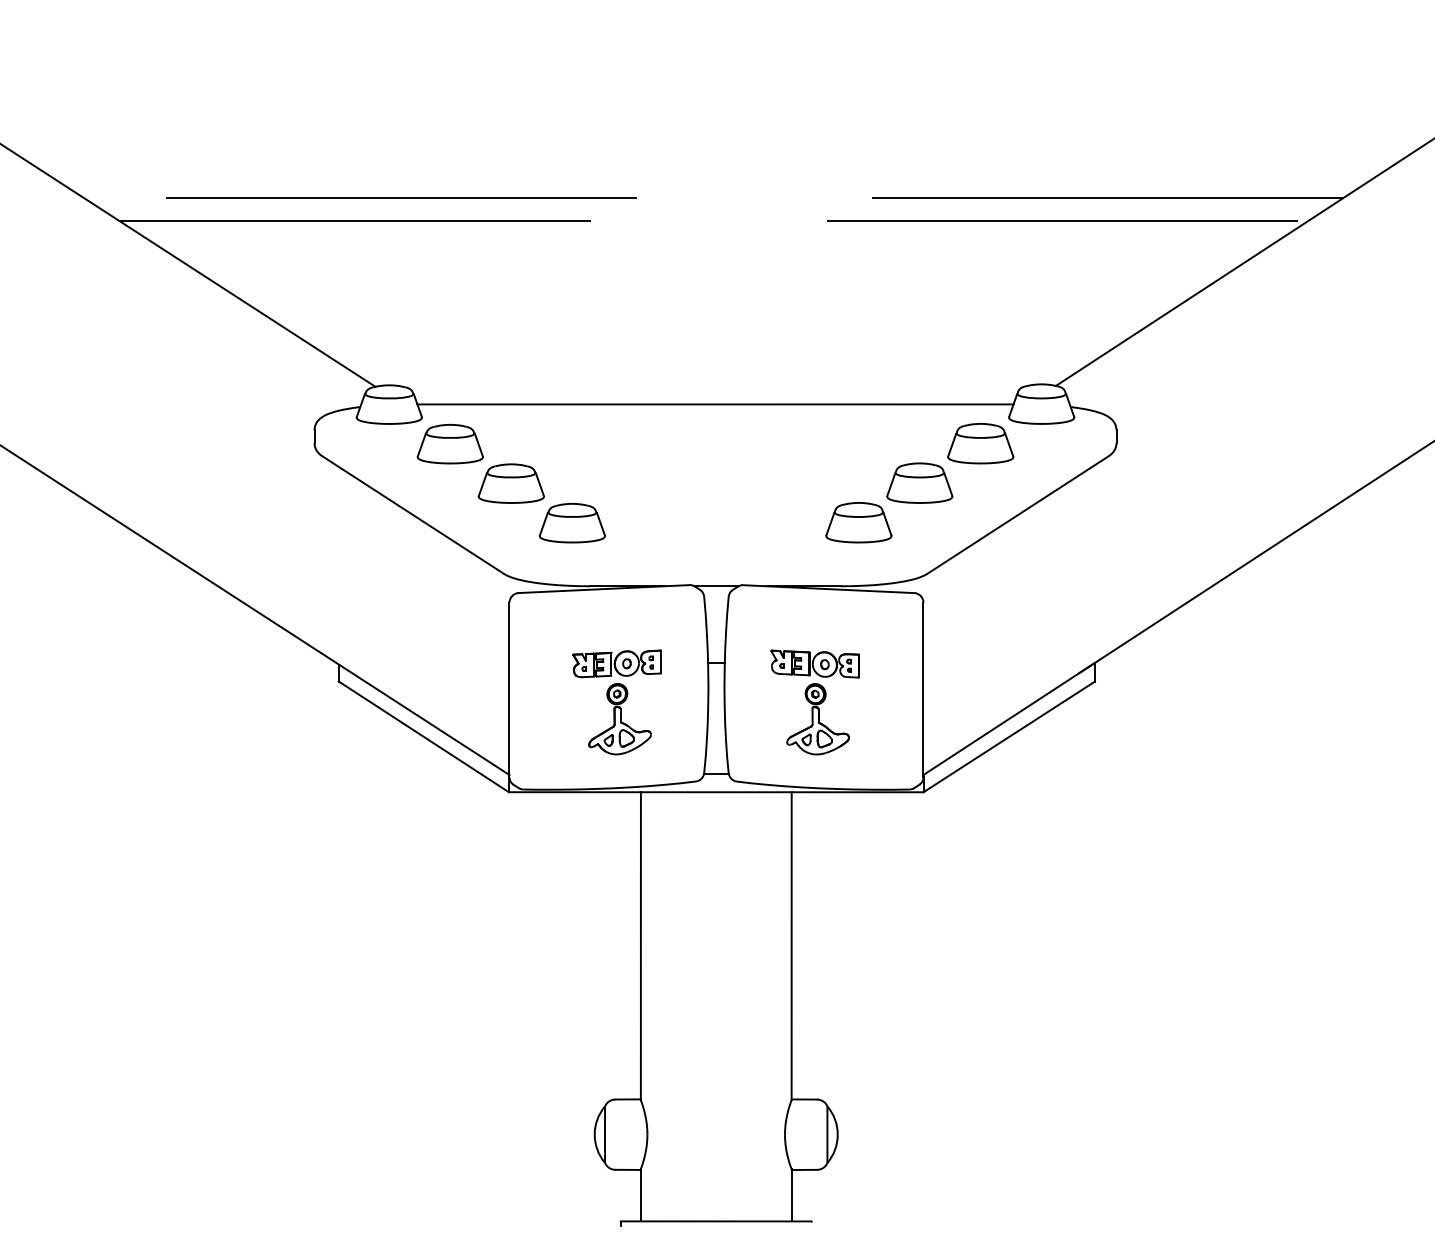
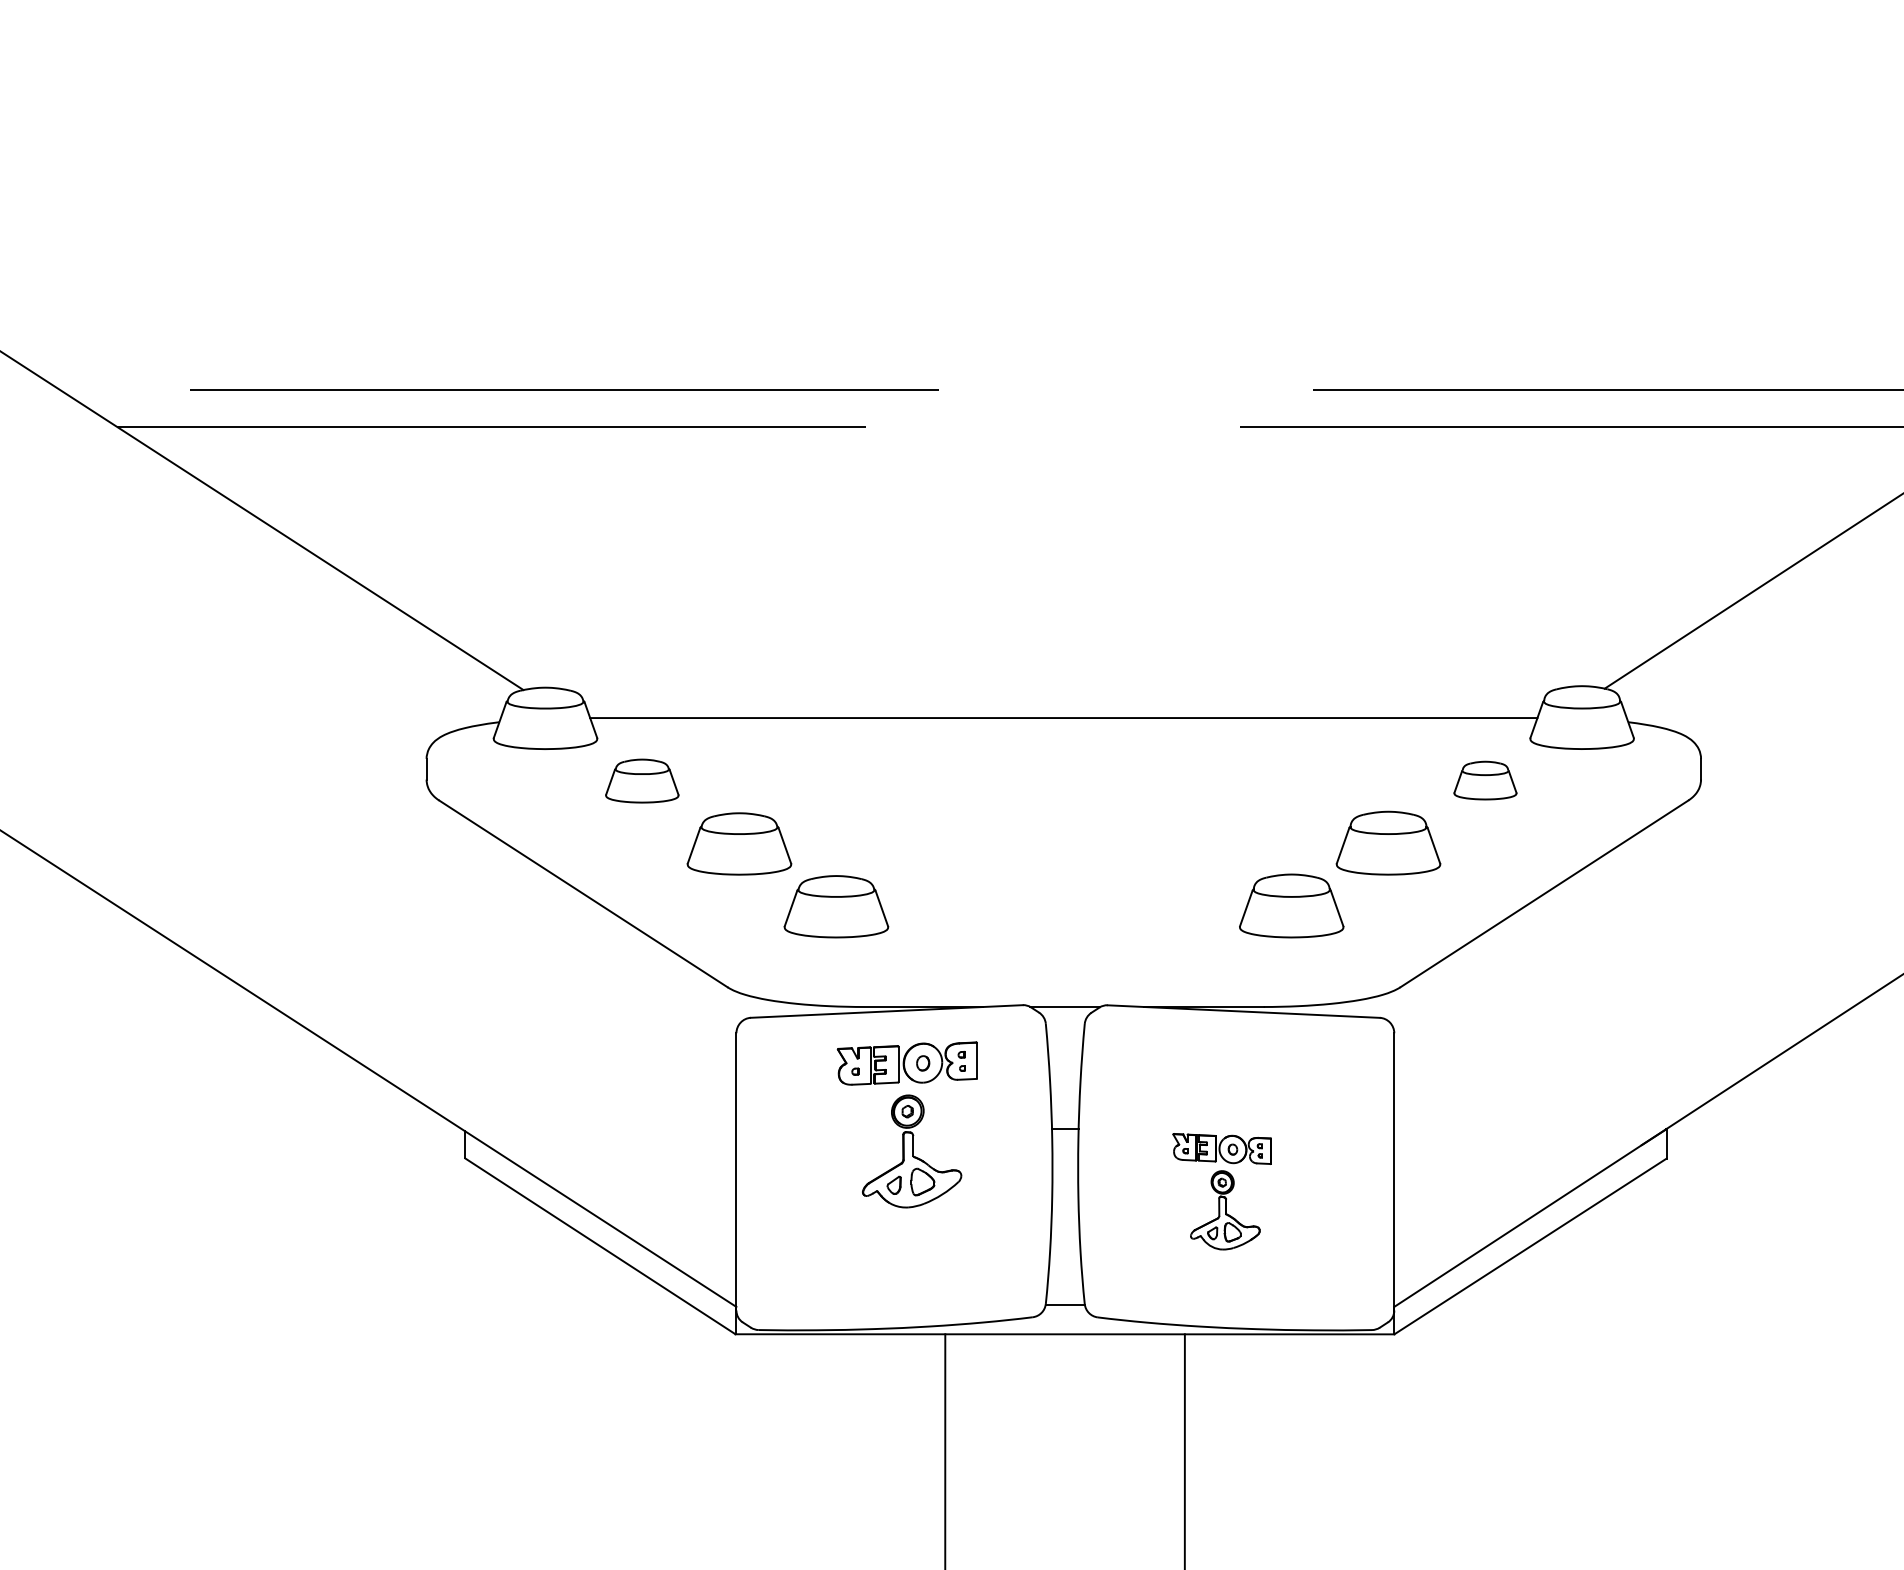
part: (449, 443) -> (641, 780), size x0.7
part: (980, 443) -> (1484, 780), size x0.6
part: (616, 702) -> (906, 1124), moved
part: (814, 702) -> (1221, 1191), size x0.7

